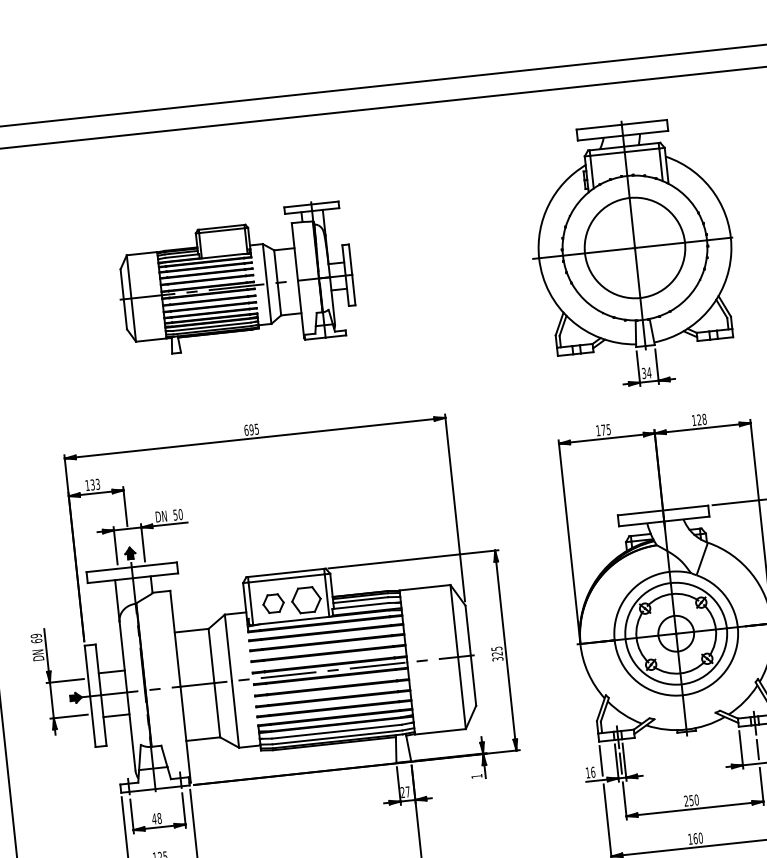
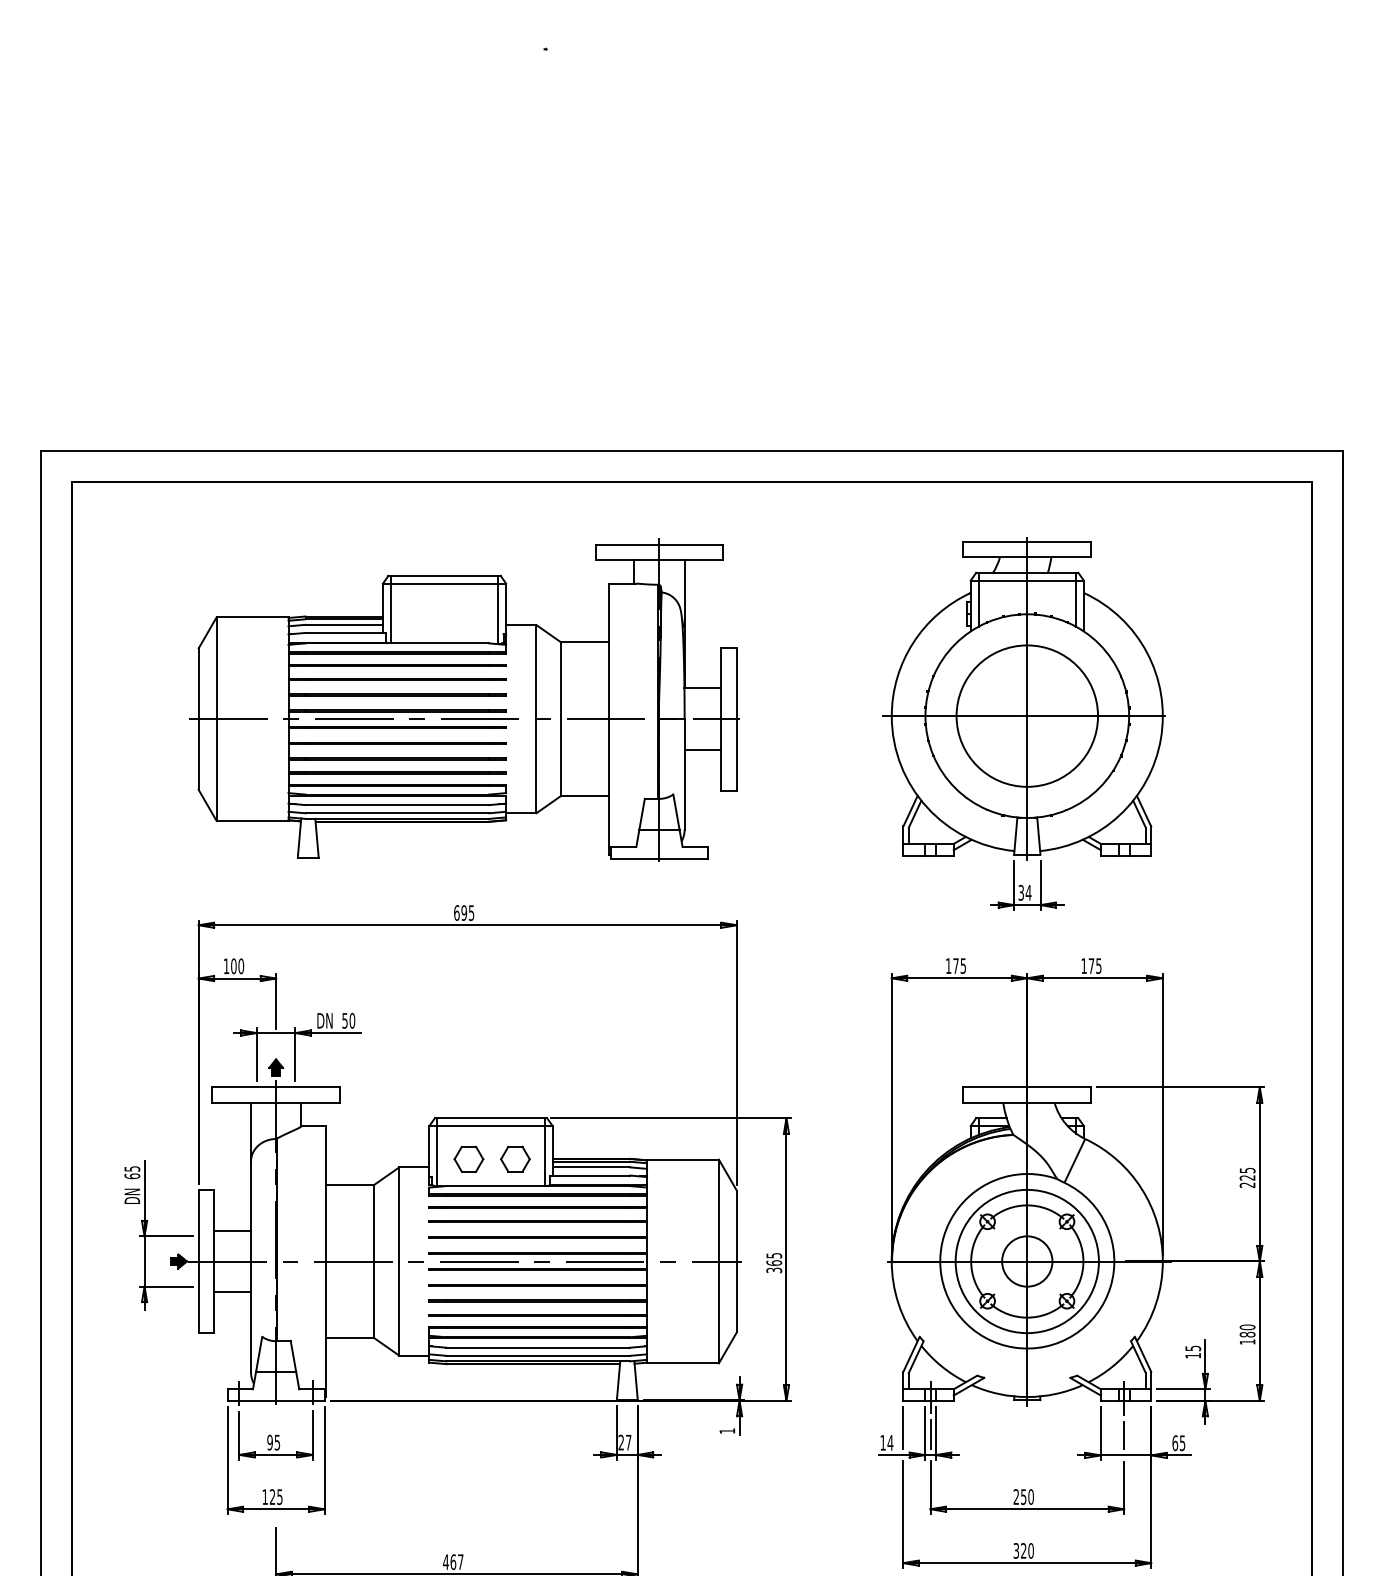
part: (235, 278) -> (464, 699), size x1.67
text: (701, 419) -> (1094, 965), 128 -> 175
text: (95, 484) -> (237, 966), 133 -> 100
part: (306, 599) -> (515, 1158), size x0.71
text: (35, 635) -> (131, 1168), 69 -> 65
text: (497, 653) -> (774, 1262), 325 -> 365
text: (593, 772) -> (890, 1442), 16 -> 14
text: (156, 818) -> (273, 1442), 48 -> 95
text: (692, 838) -> (1019, 1550), 160 -> 320

